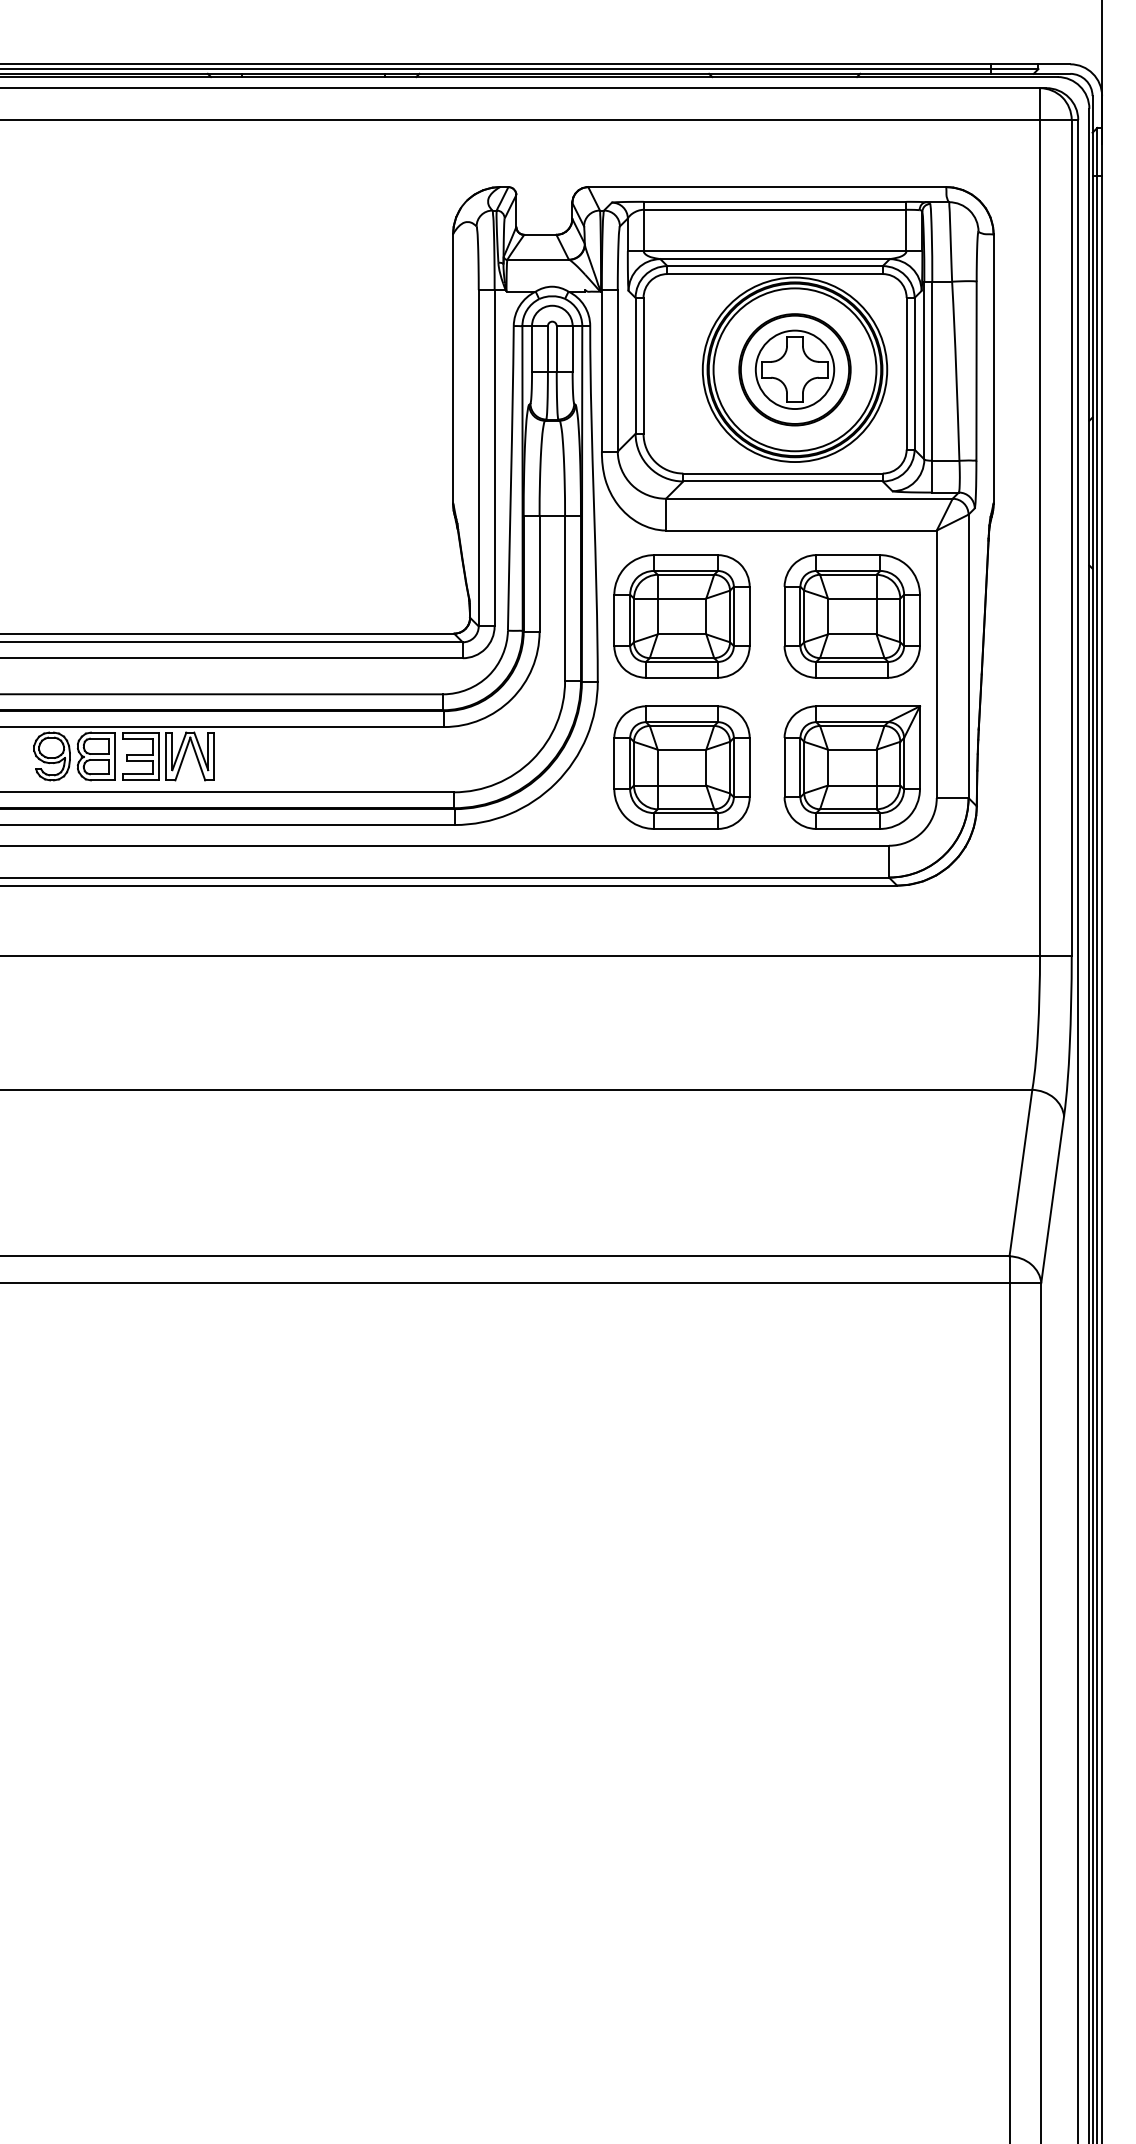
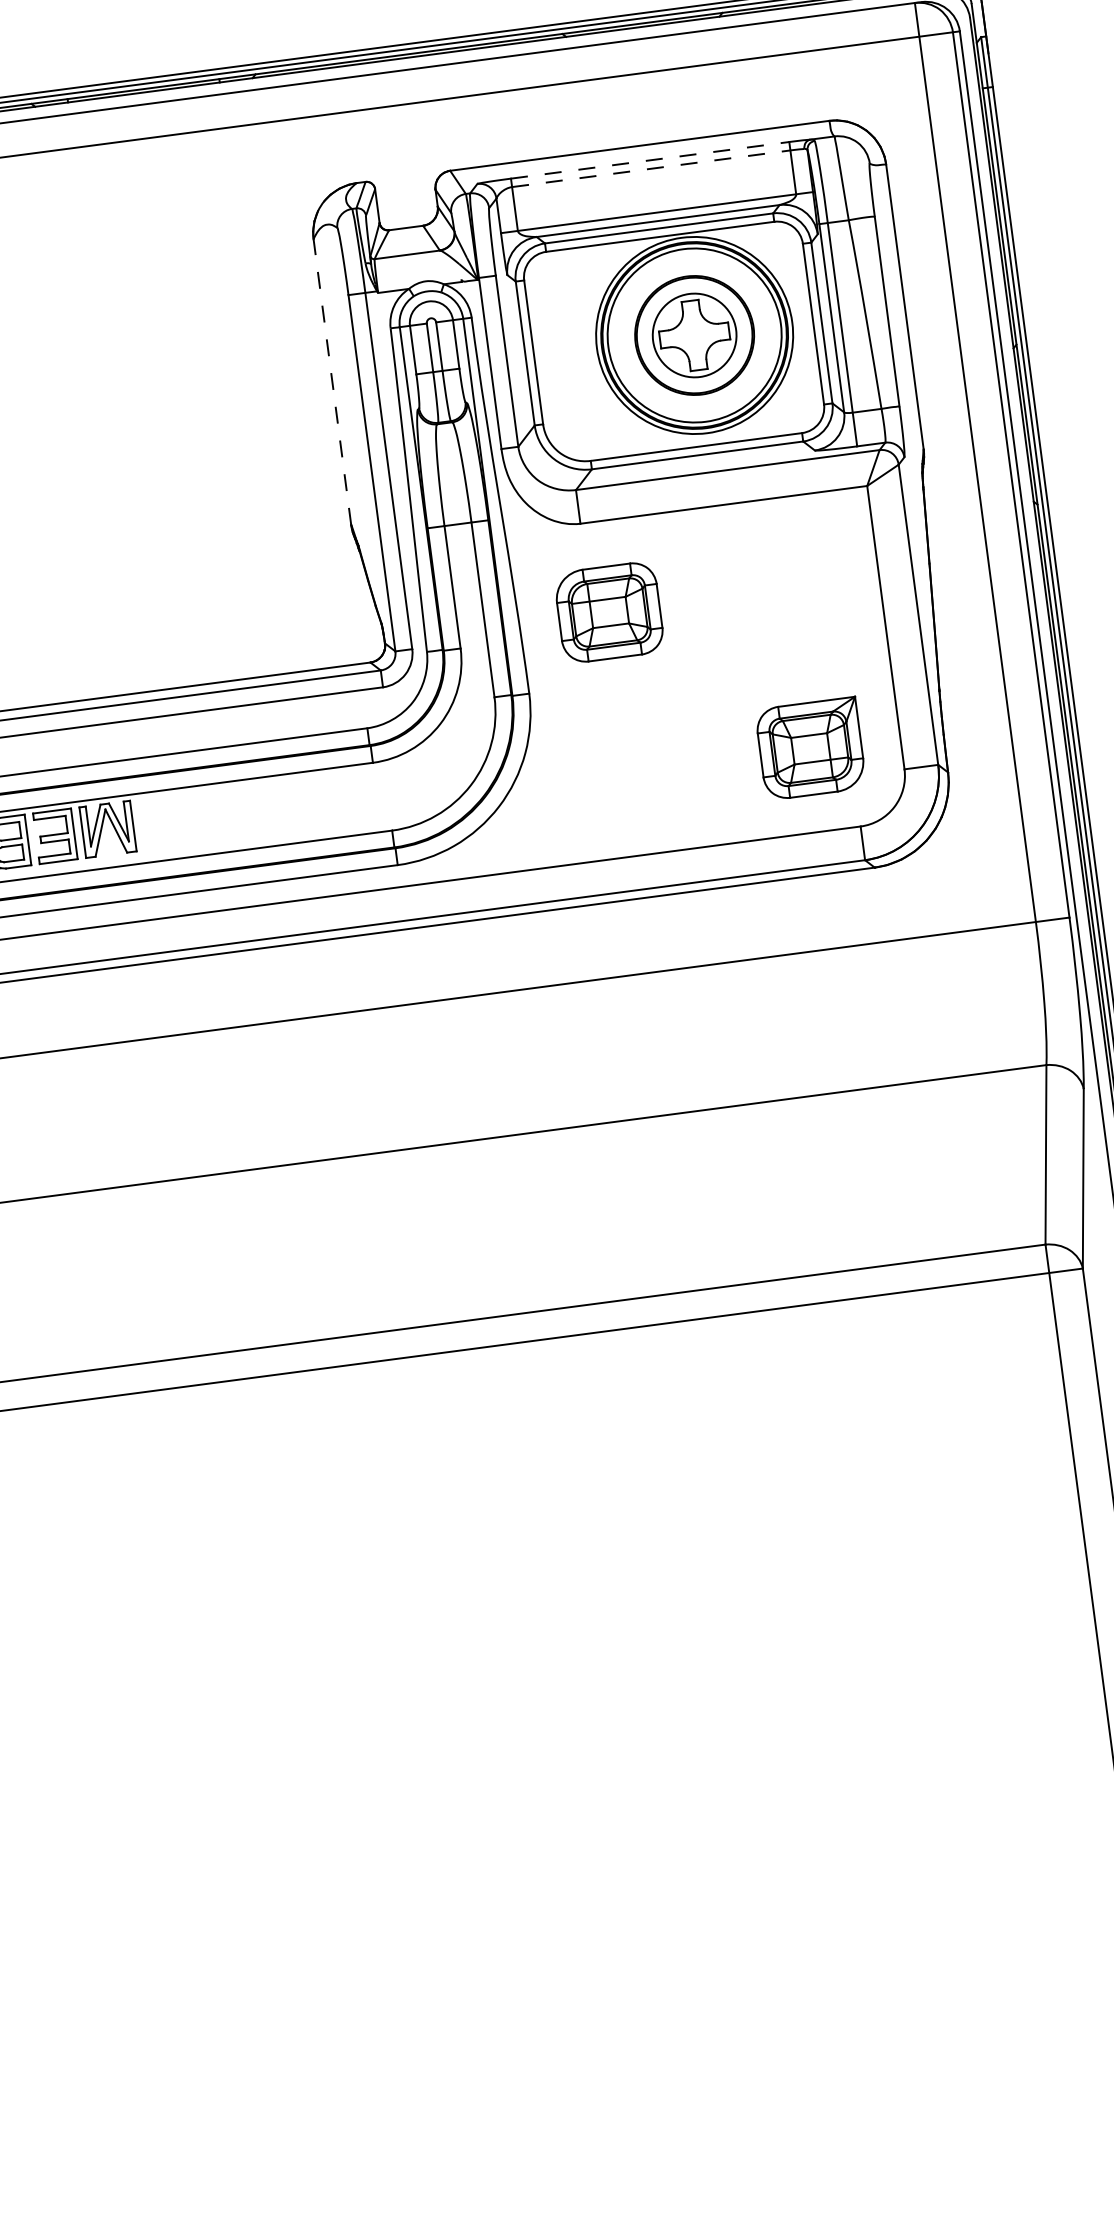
line: (775, 201) -> (650, 159), solid -> dashed
line: (775, 209) -> (651, 168), solid -> dashed
line: (453, 368) -> (332, 381), solid -> dashed
part: (681, 616) -> (608, 612), size x0.7
part: (851, 616) -> (788, 588), removed
part: (681, 767) -> (629, 772), removed
part: (852, 767) -> (811, 748), size x0.7

